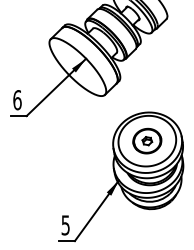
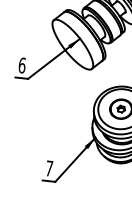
text: (65, 225) -> (49, 168), 5 -> 7

